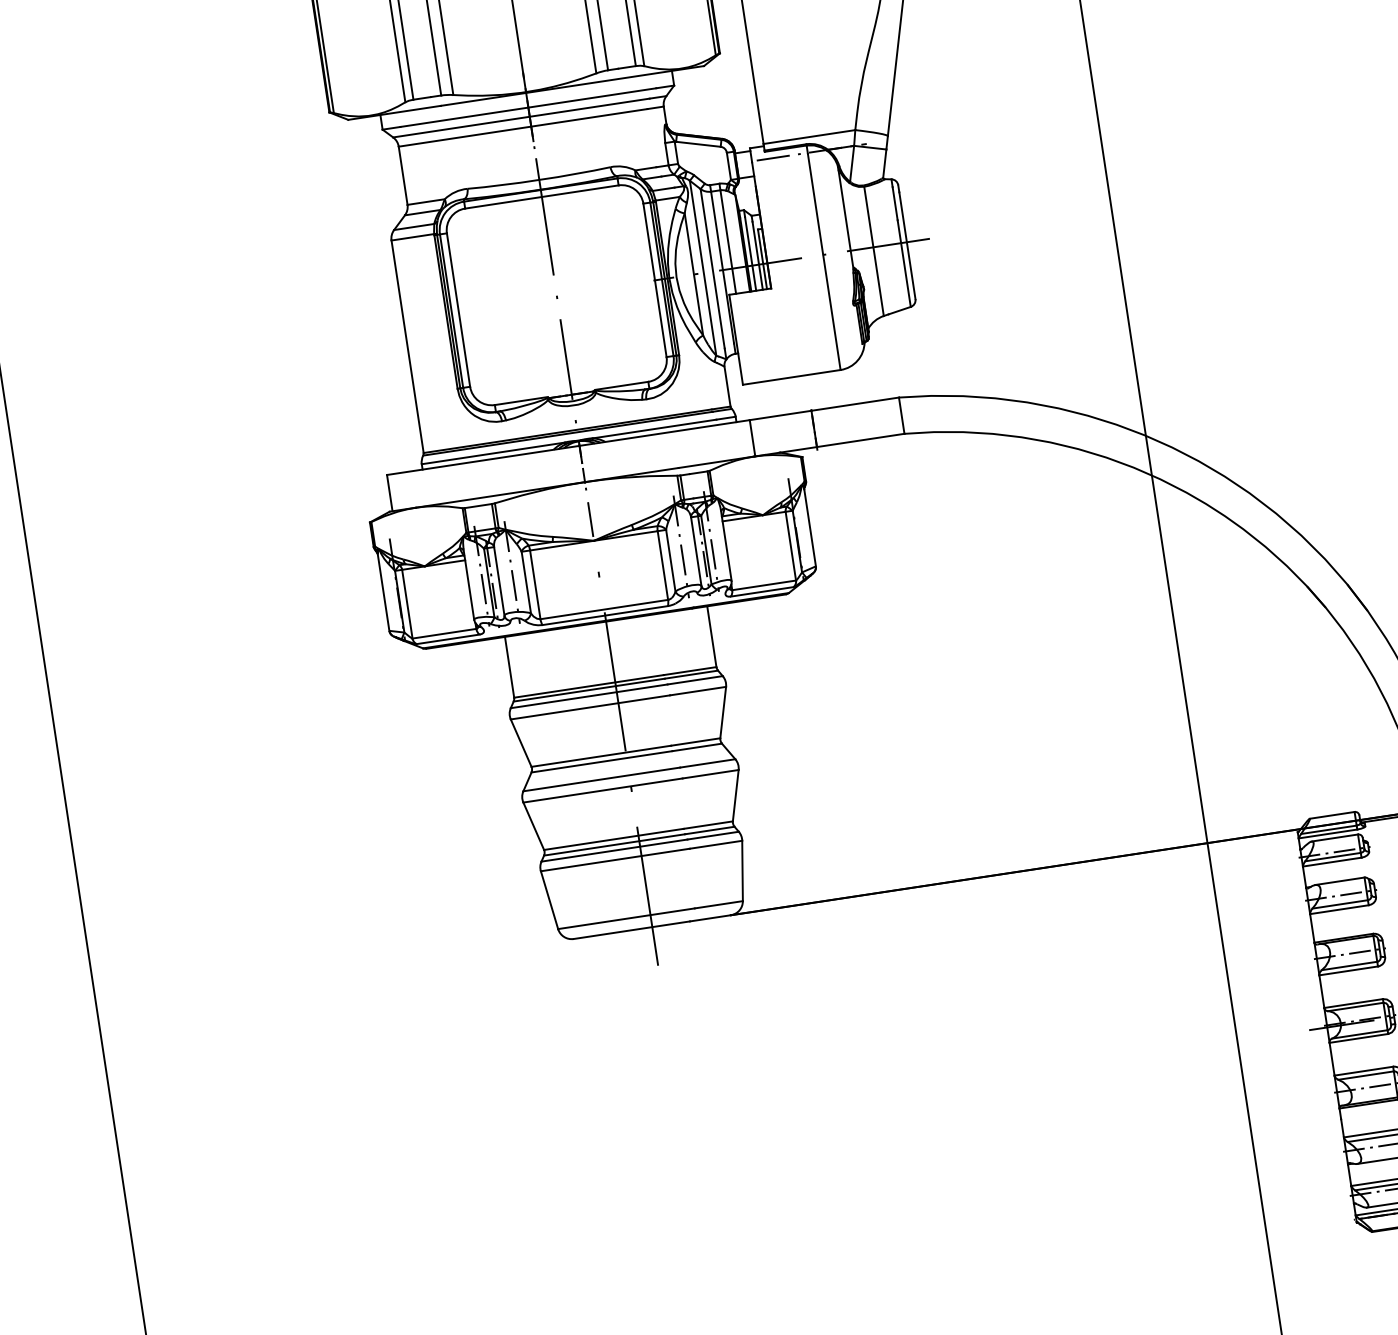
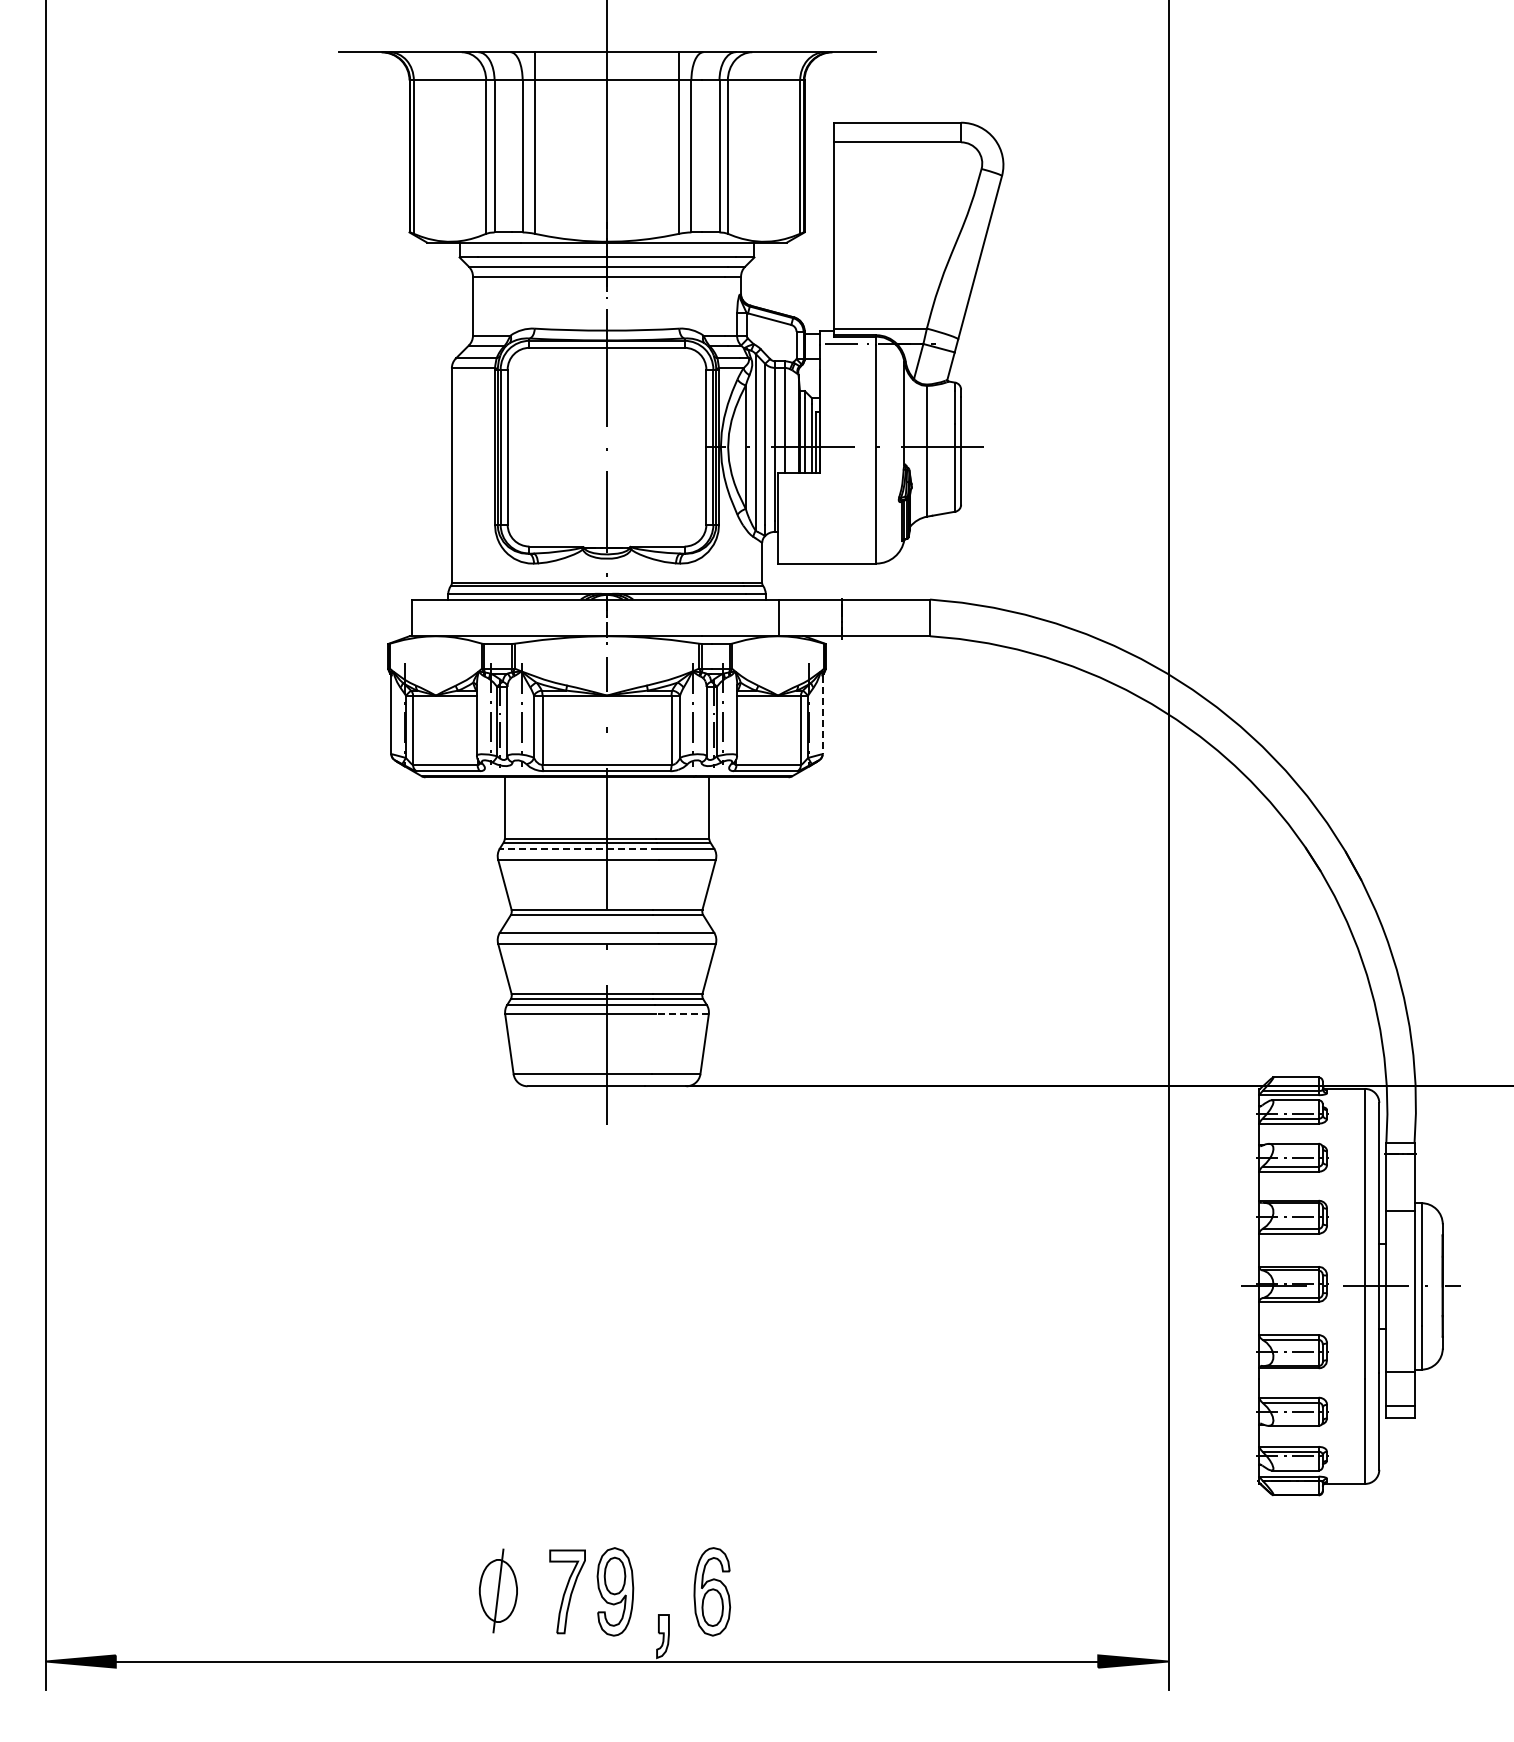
line: (809, 528) -> (822, 715), solid -> dashed
line: (588, 696) -> (578, 848), solid -> dashed
line: (715, 845) -> (681, 1014), solid -> dashed

